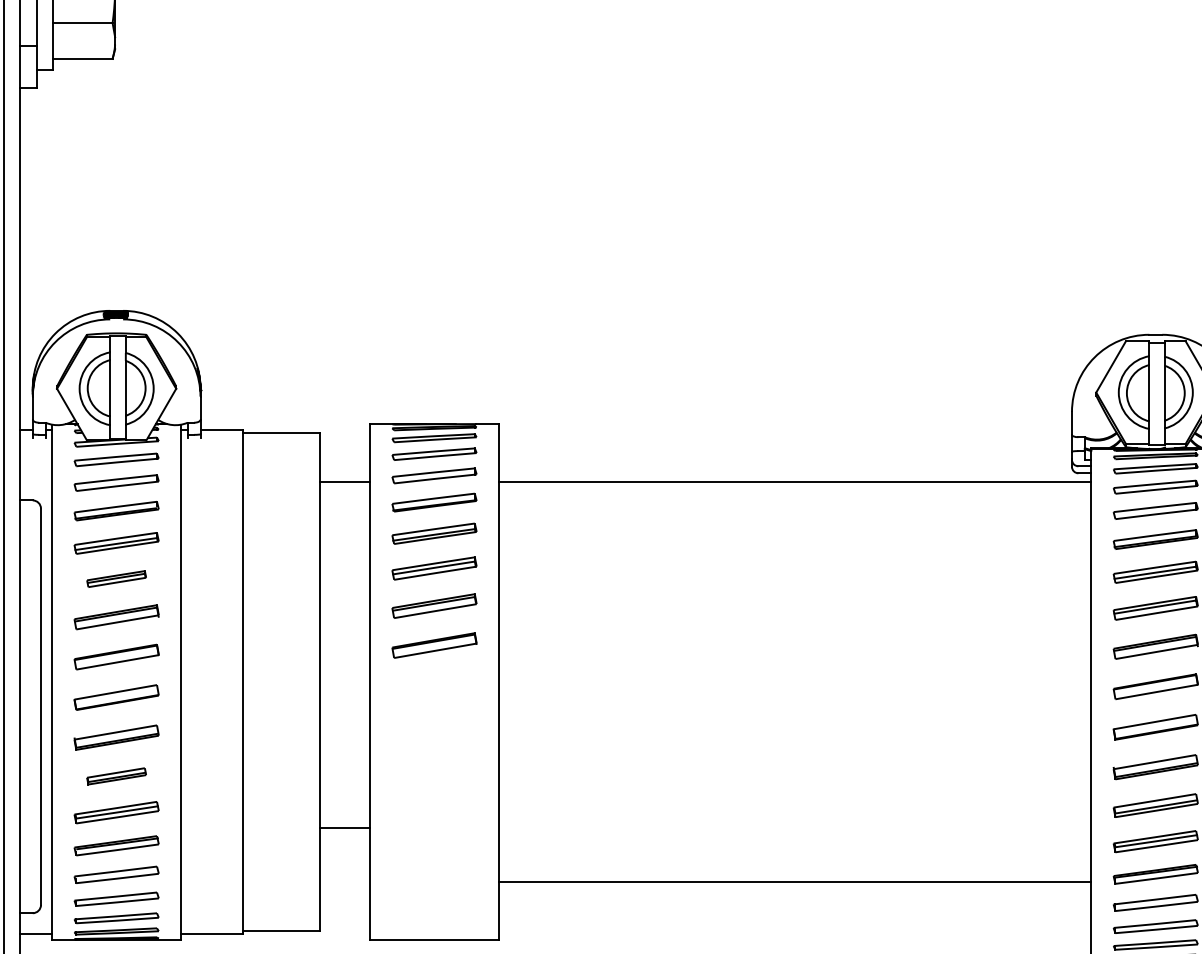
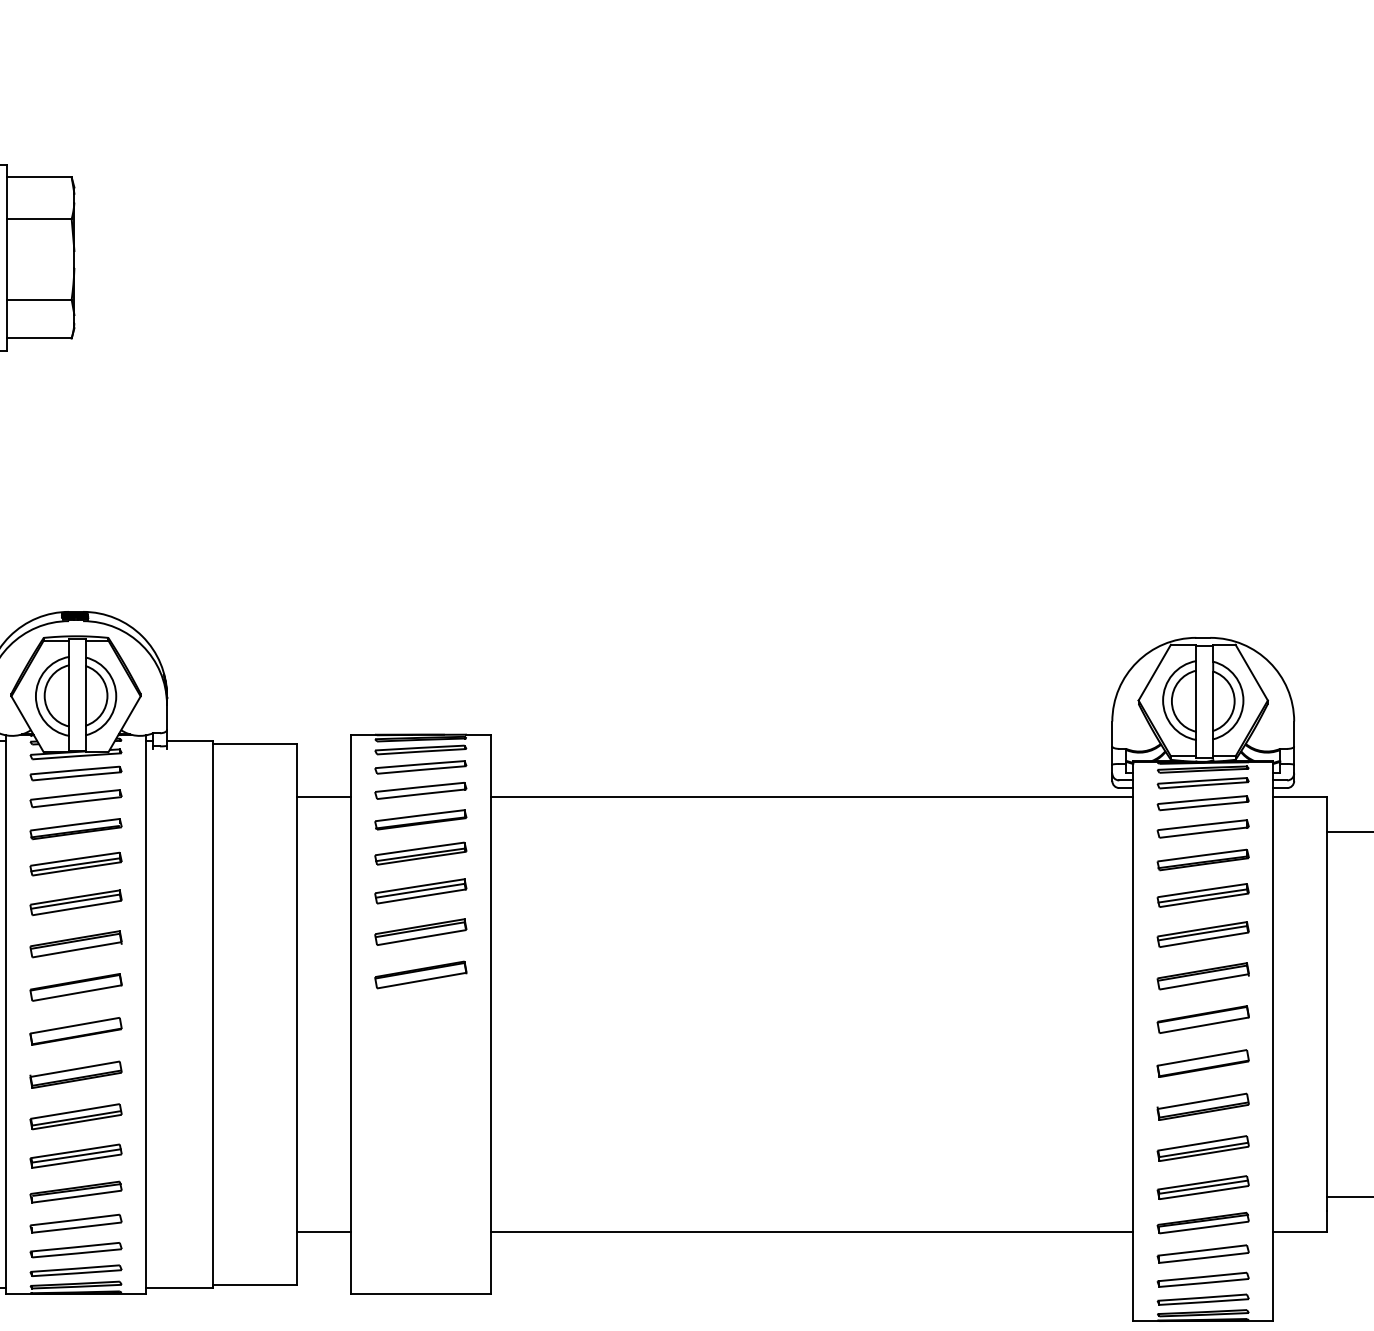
part: (116, 578) -> (75, 902), size x1.43
part: (116, 776) -> (75, 1116), size x1.43
line: (344, 827) -> (323, 1231), moved

